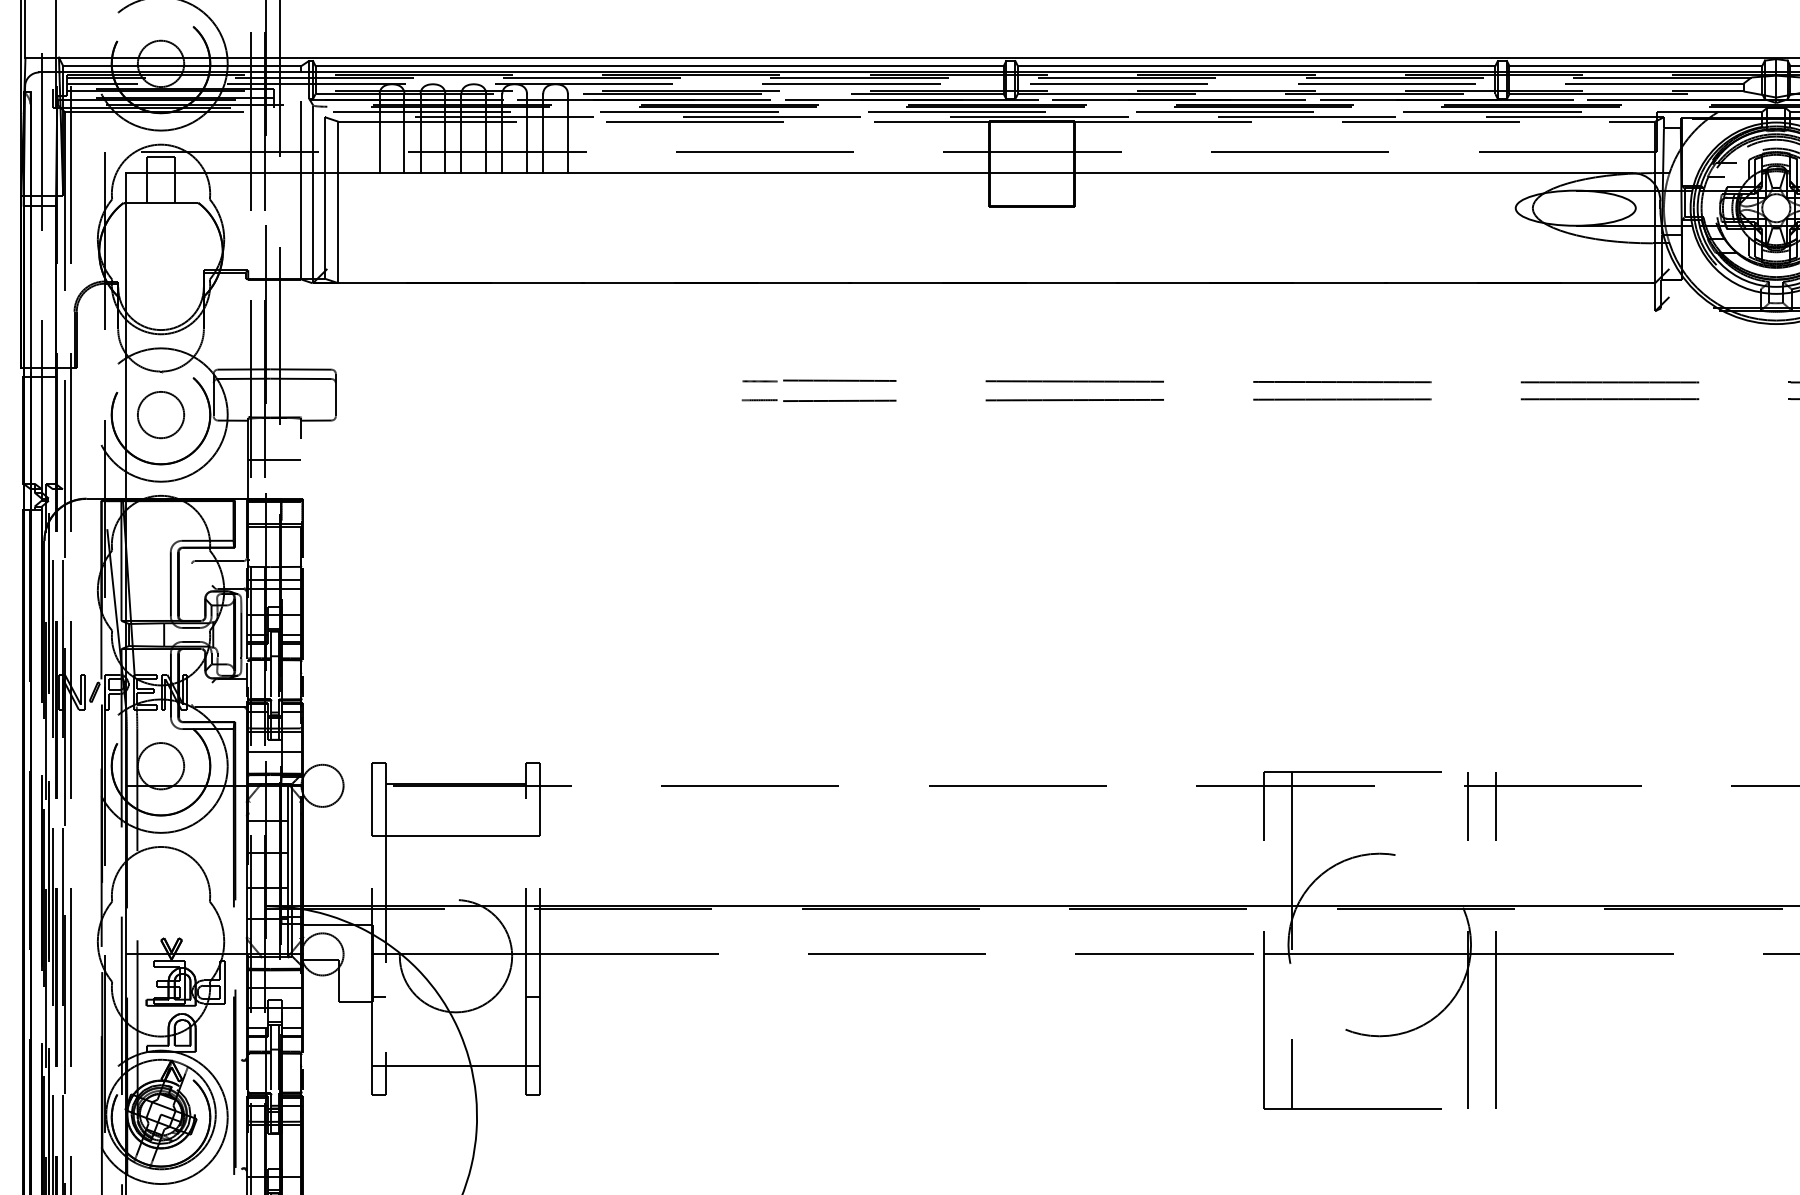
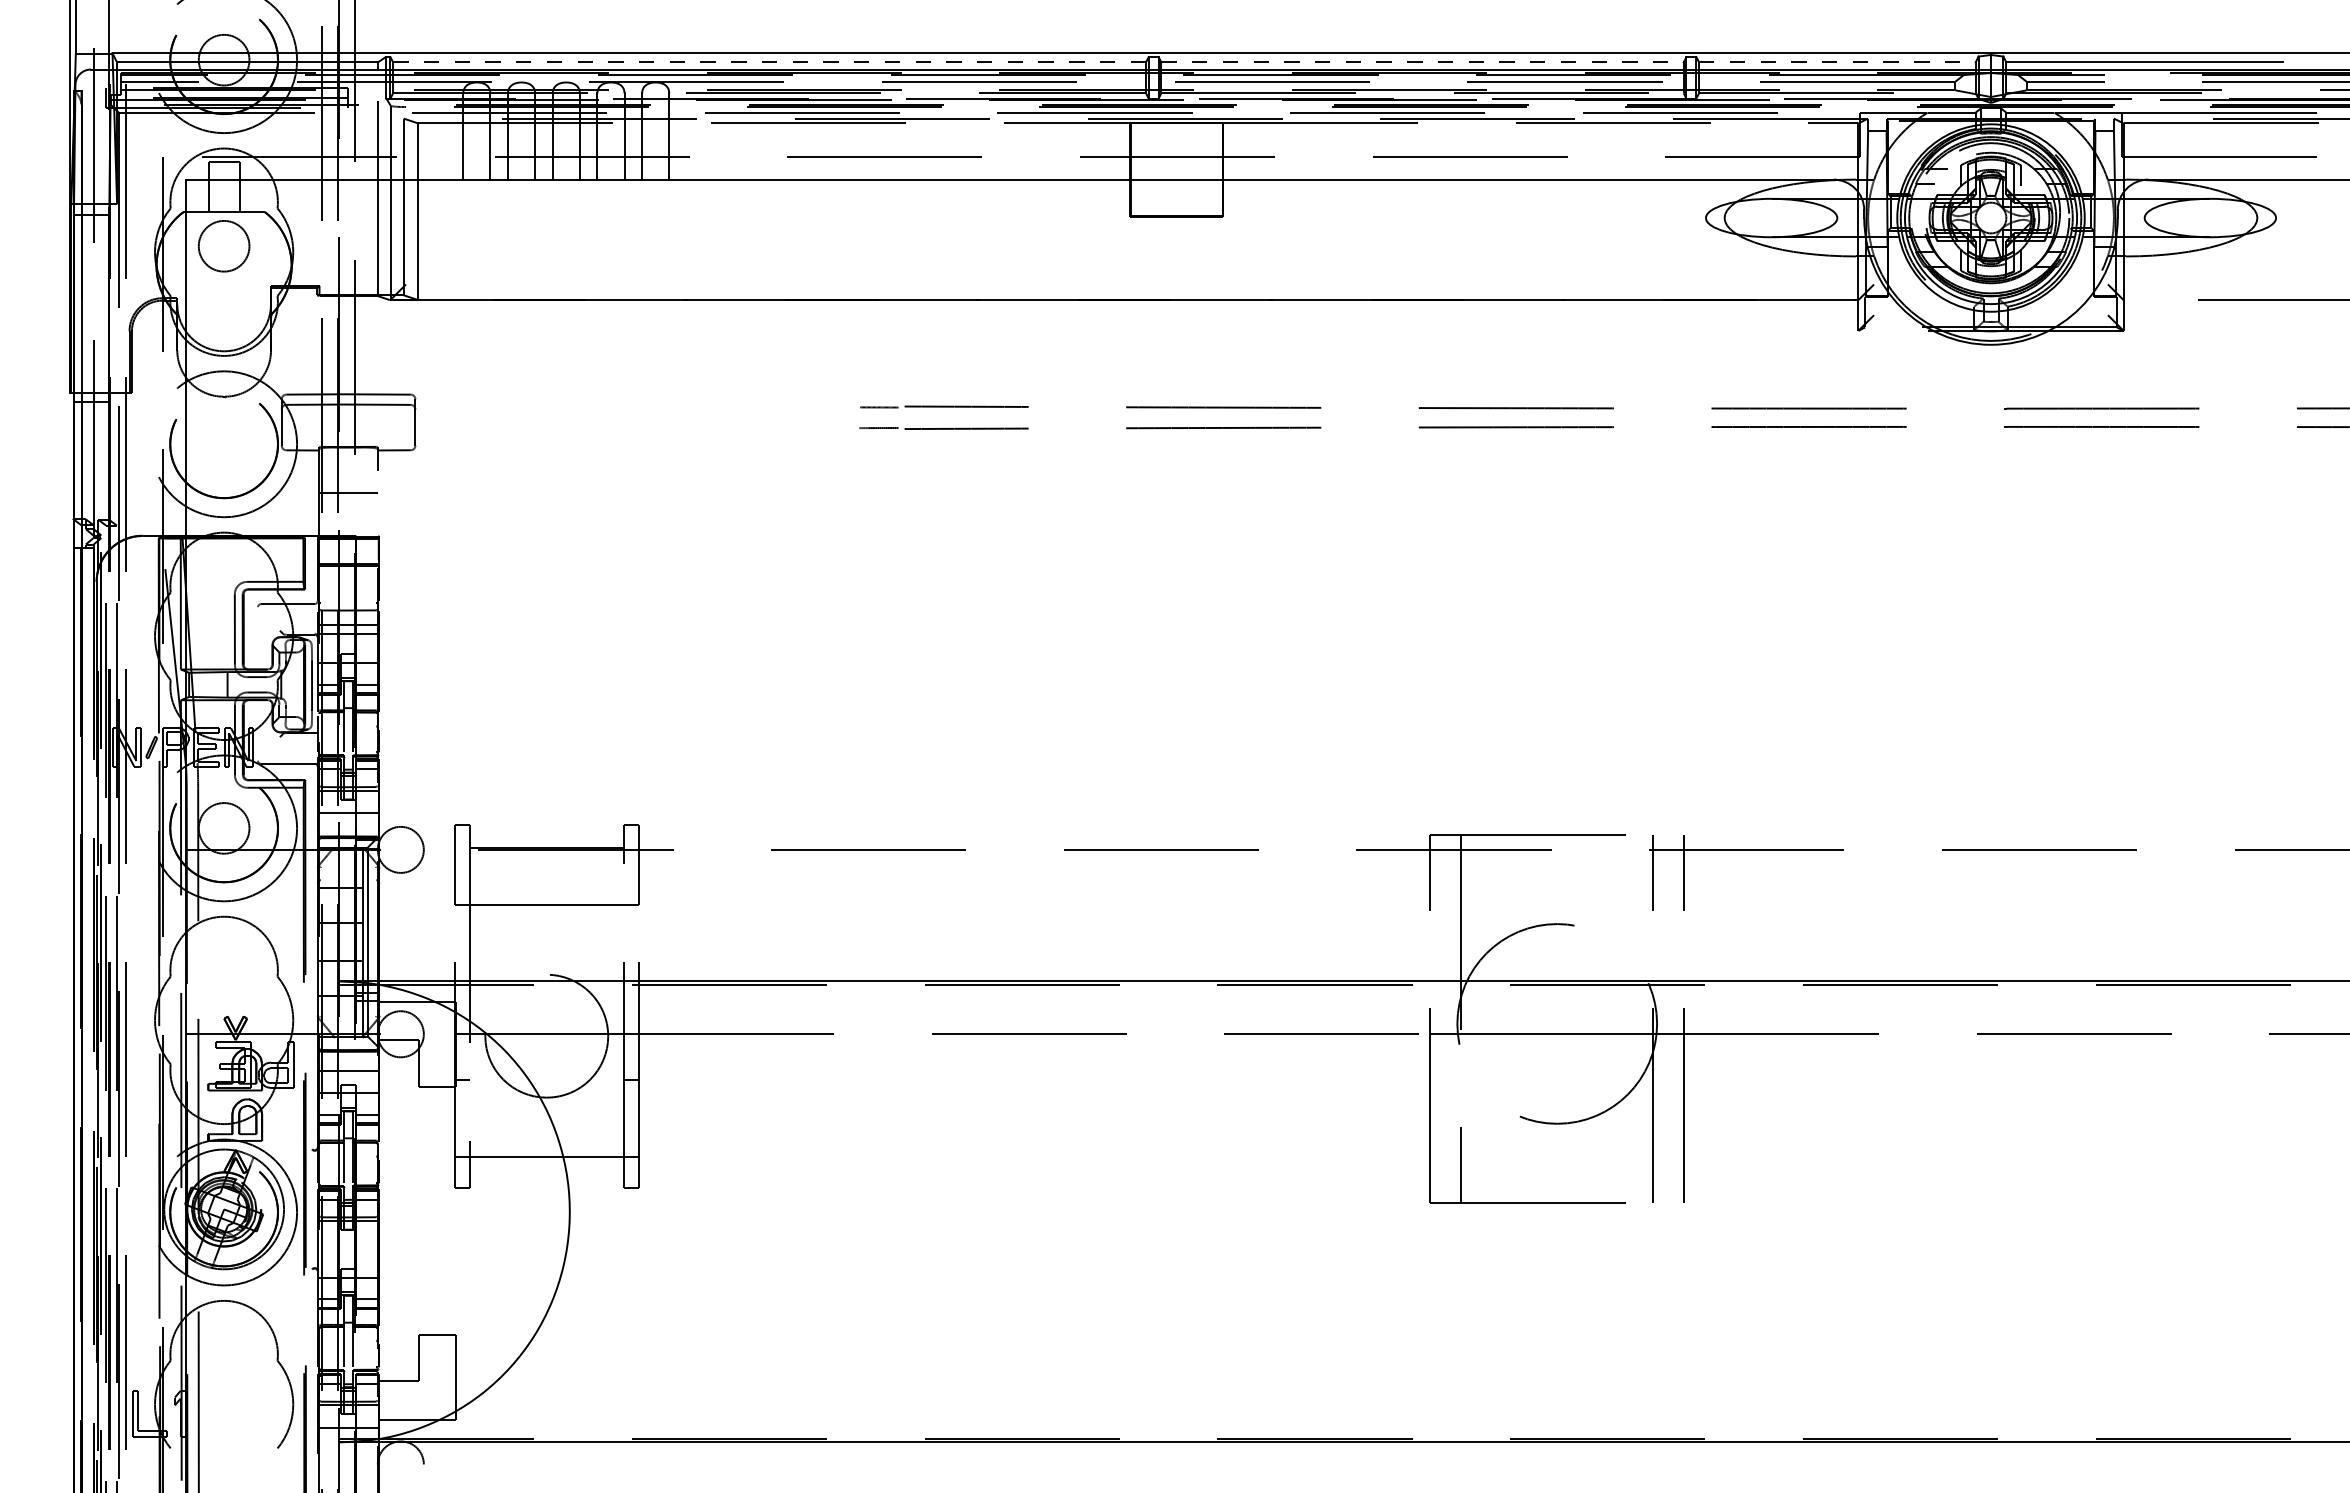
line: (660, 66) -> (770, 62), solid -> dashed
line: (1257, 66) -> (1423, 62), solid -> dashed
line: (1635, 66) -> (1837, 62), solid -> dashed
circle: (160, 415) -> (223, 246), moved

